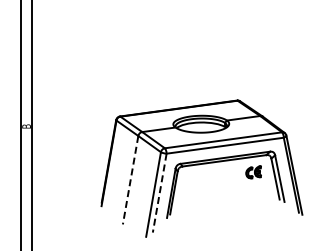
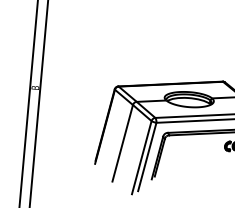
line: (130, 180) -> (122, 143), dashed -> solid
line: (159, 193) -> (147, 157), dashed -> solid

